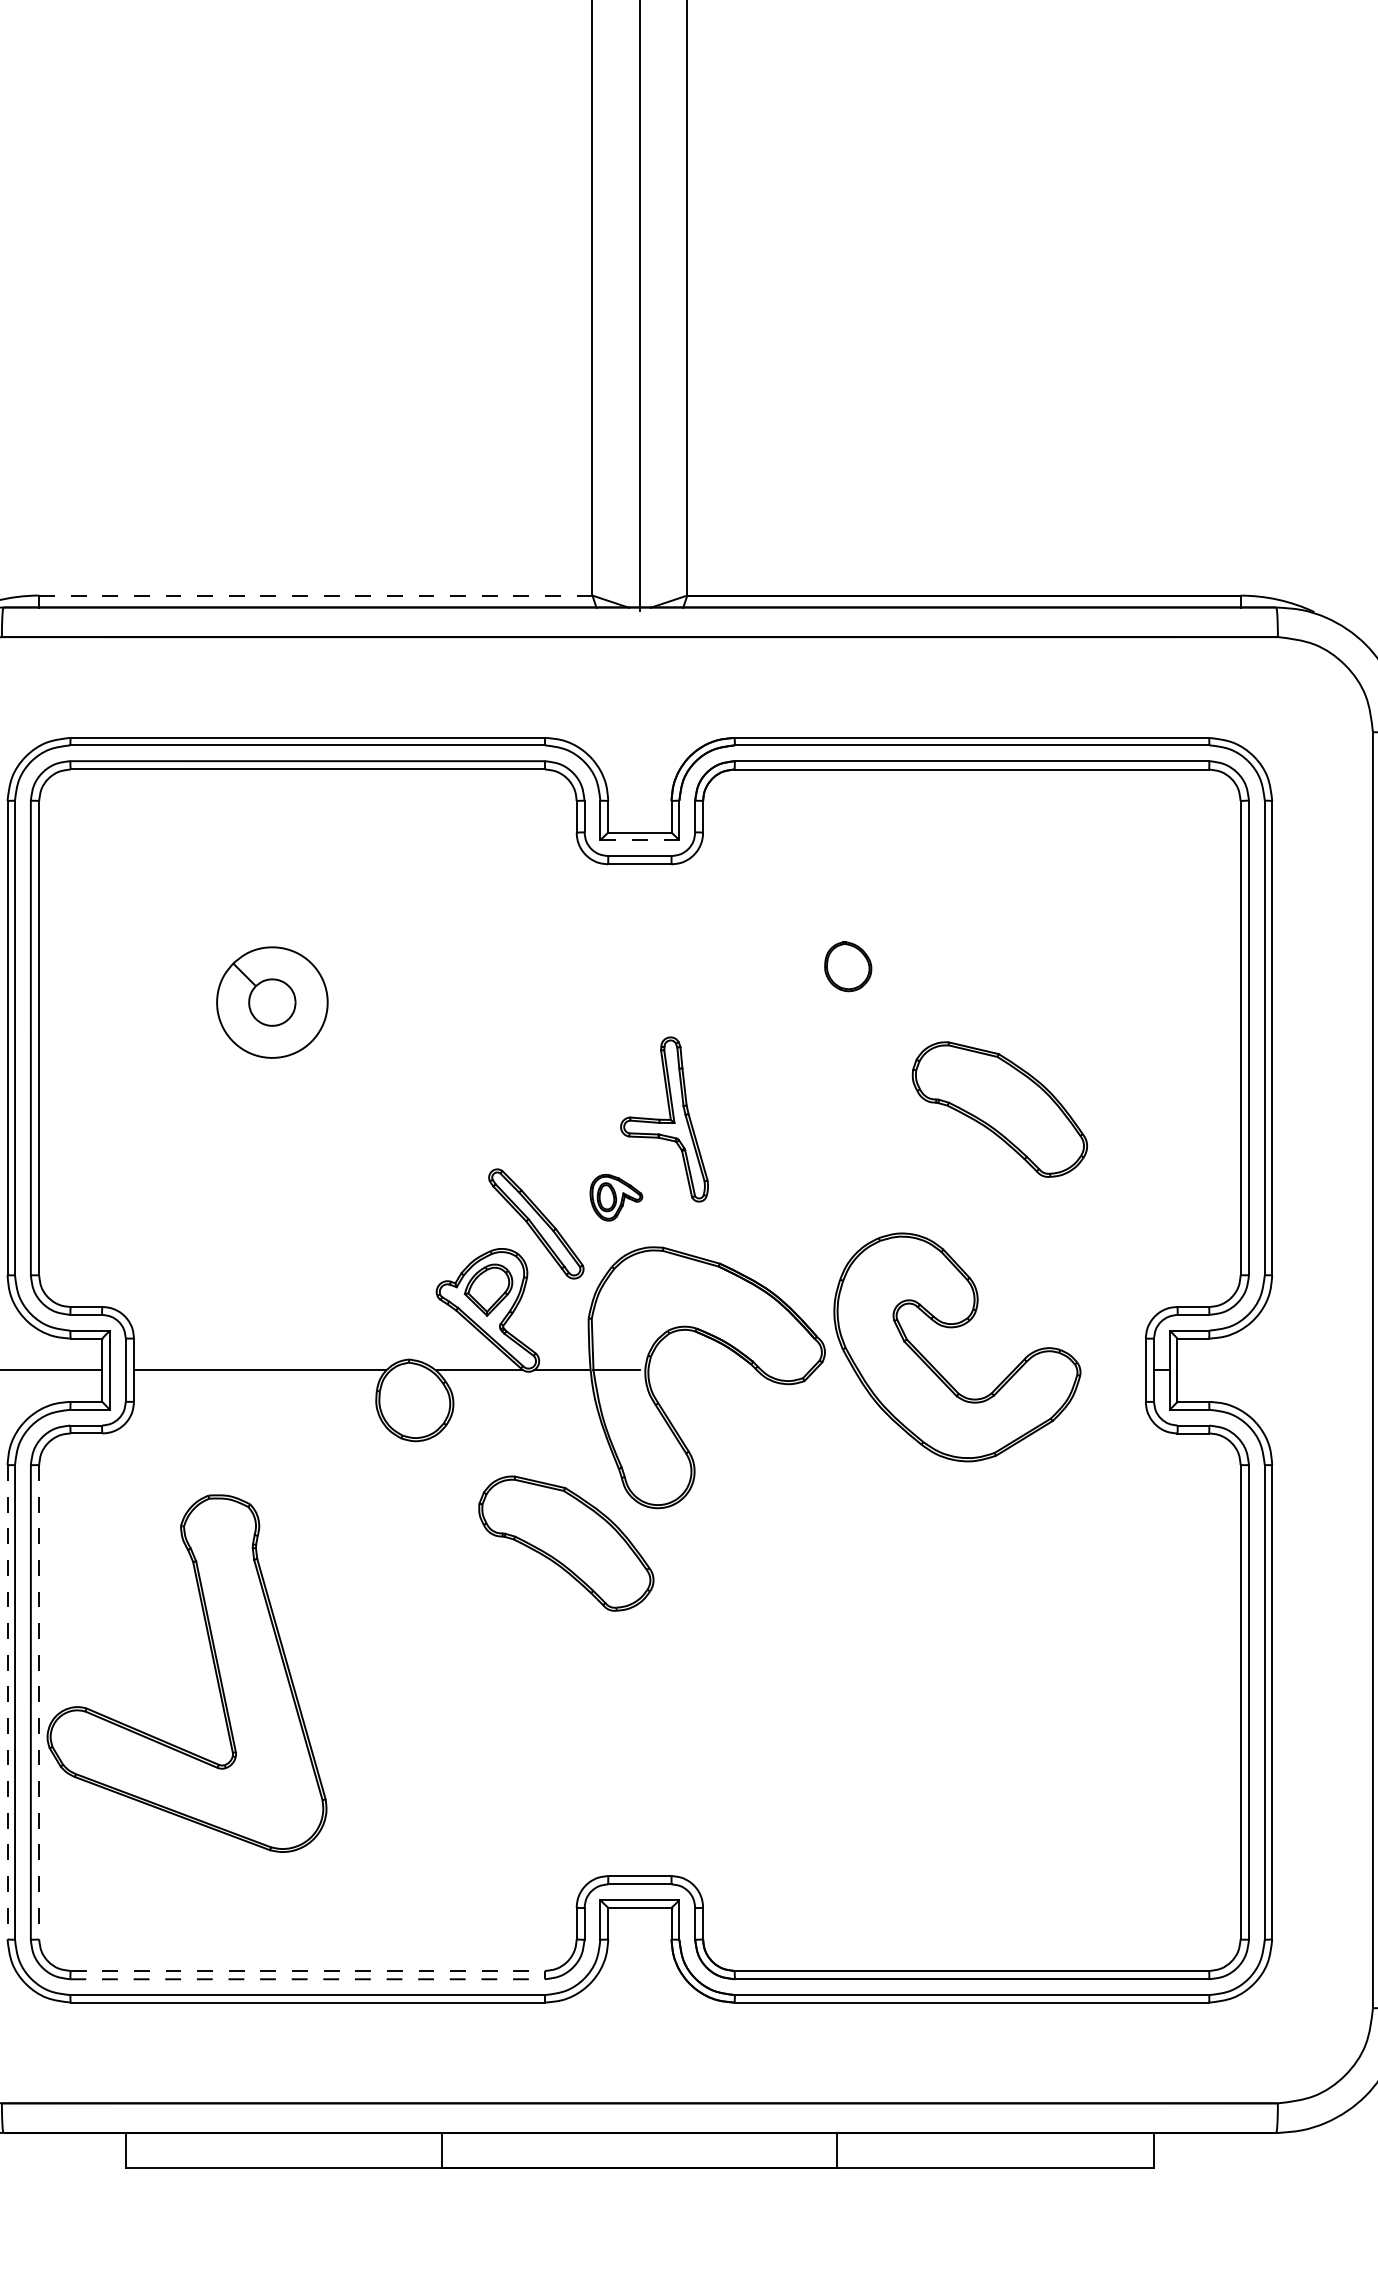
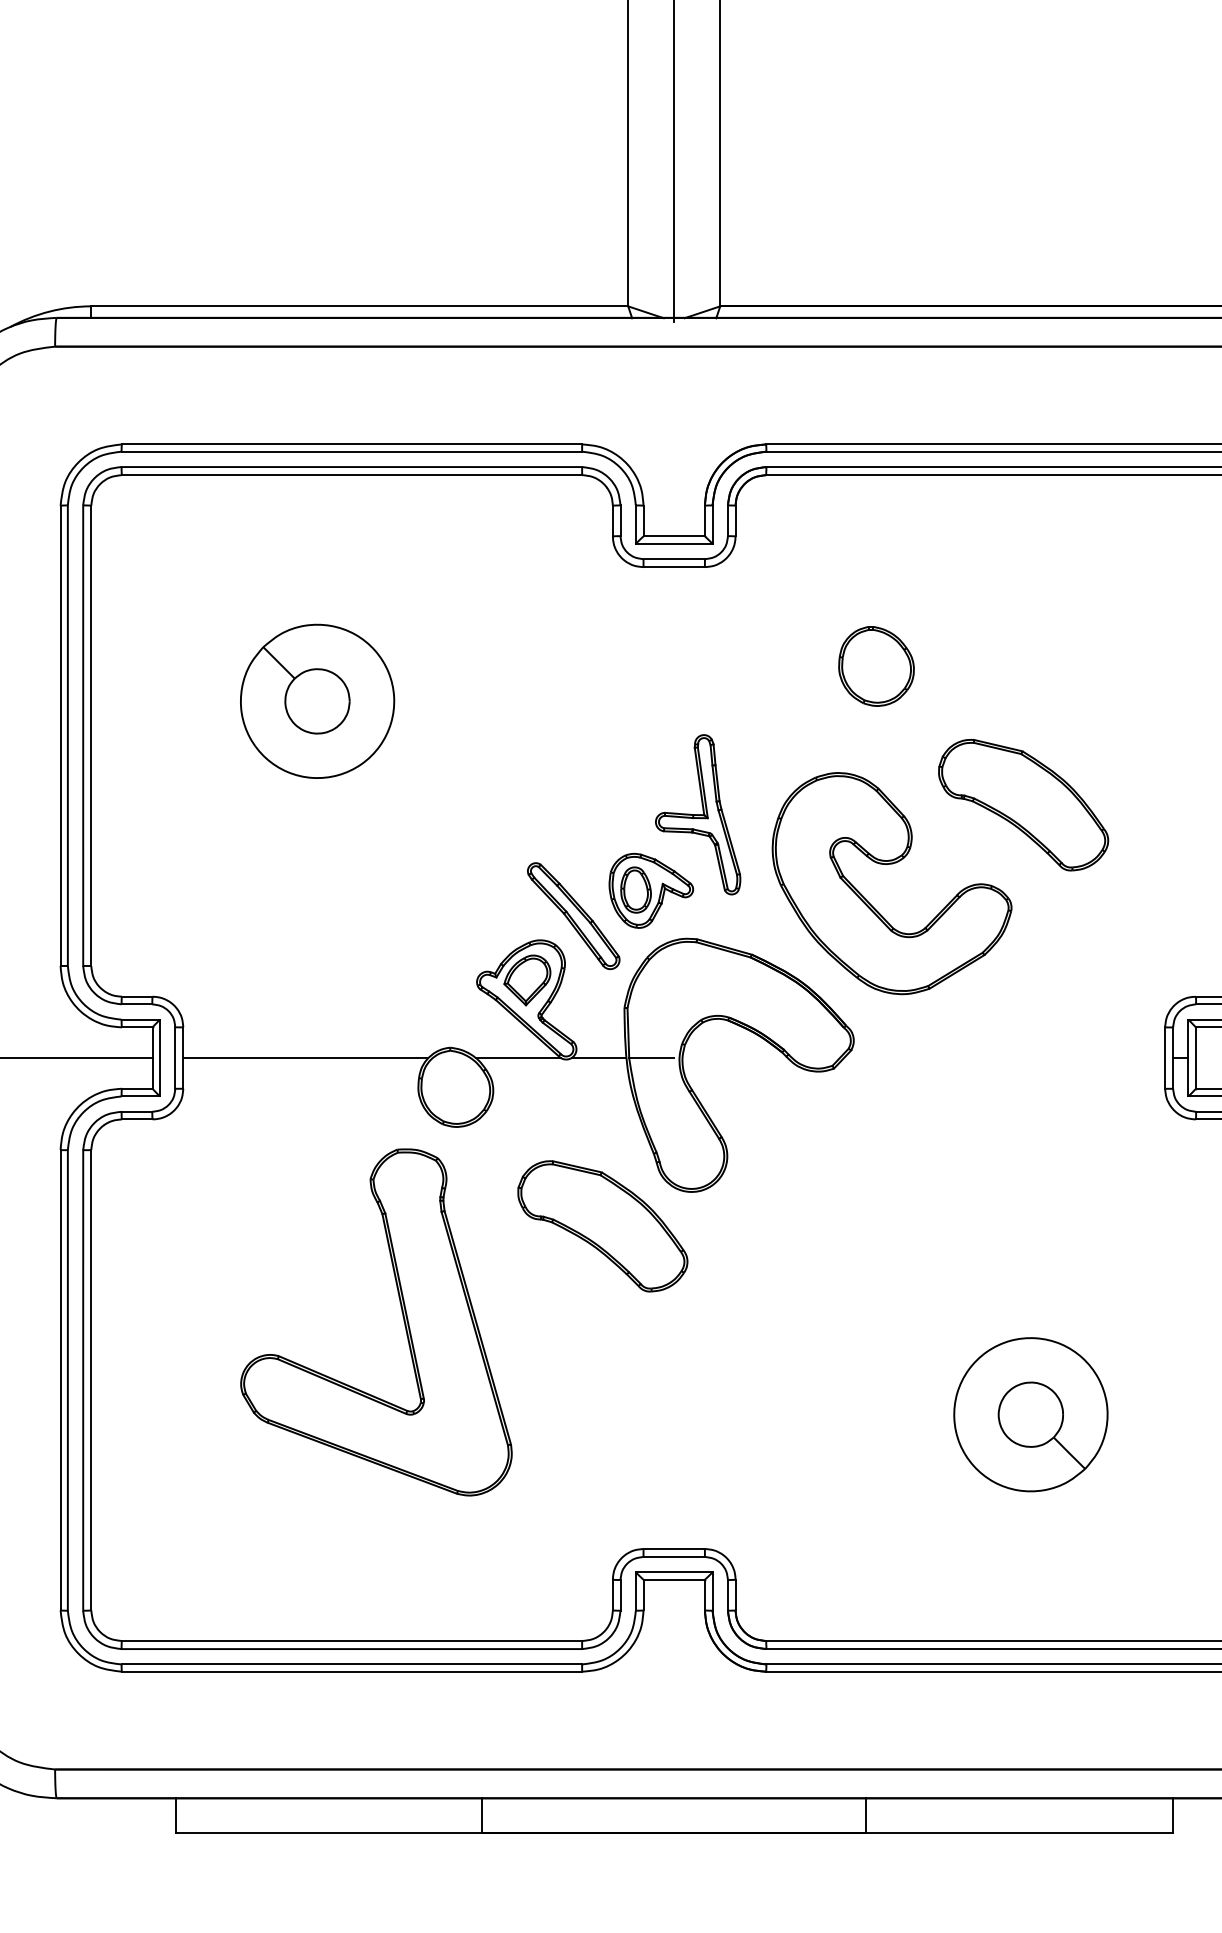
line: (315, 595) -> (359, 306), dashed -> solid
line: (639, 840) -> (673, 544), dashed -> solid
part: (847, 966) -> (875, 666), size x1.67
part: (272, 1002) -> (317, 701), size x1.43
part: (616, 1197) -> (651, 890), size x1.67
part: (953, 1328) -> (888, 865), moved
part: (213, 1665) -> (402, 1314), moved
line: (7, 1702) -> (60, 1380), dashed -> solid
line: (39, 1702) -> (91, 1380), dashed -> solid
part: (1007, 1737) -> (1030, 1414), added
line: (308, 1970) -> (352, 1640), dashed -> solid
line: (308, 1979) -> (352, 1649), dashed -> solid

